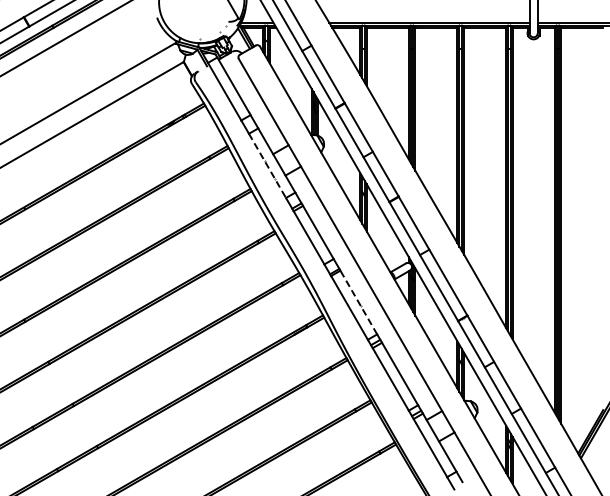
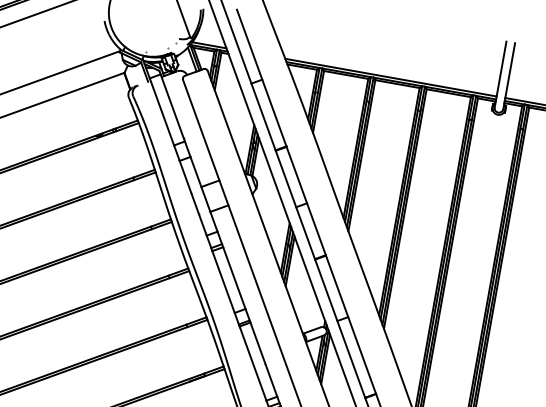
line: (267, 166) -> (193, 198), dashed -> solid
line: (358, 302) -> (263, 359), dashed -> solid

